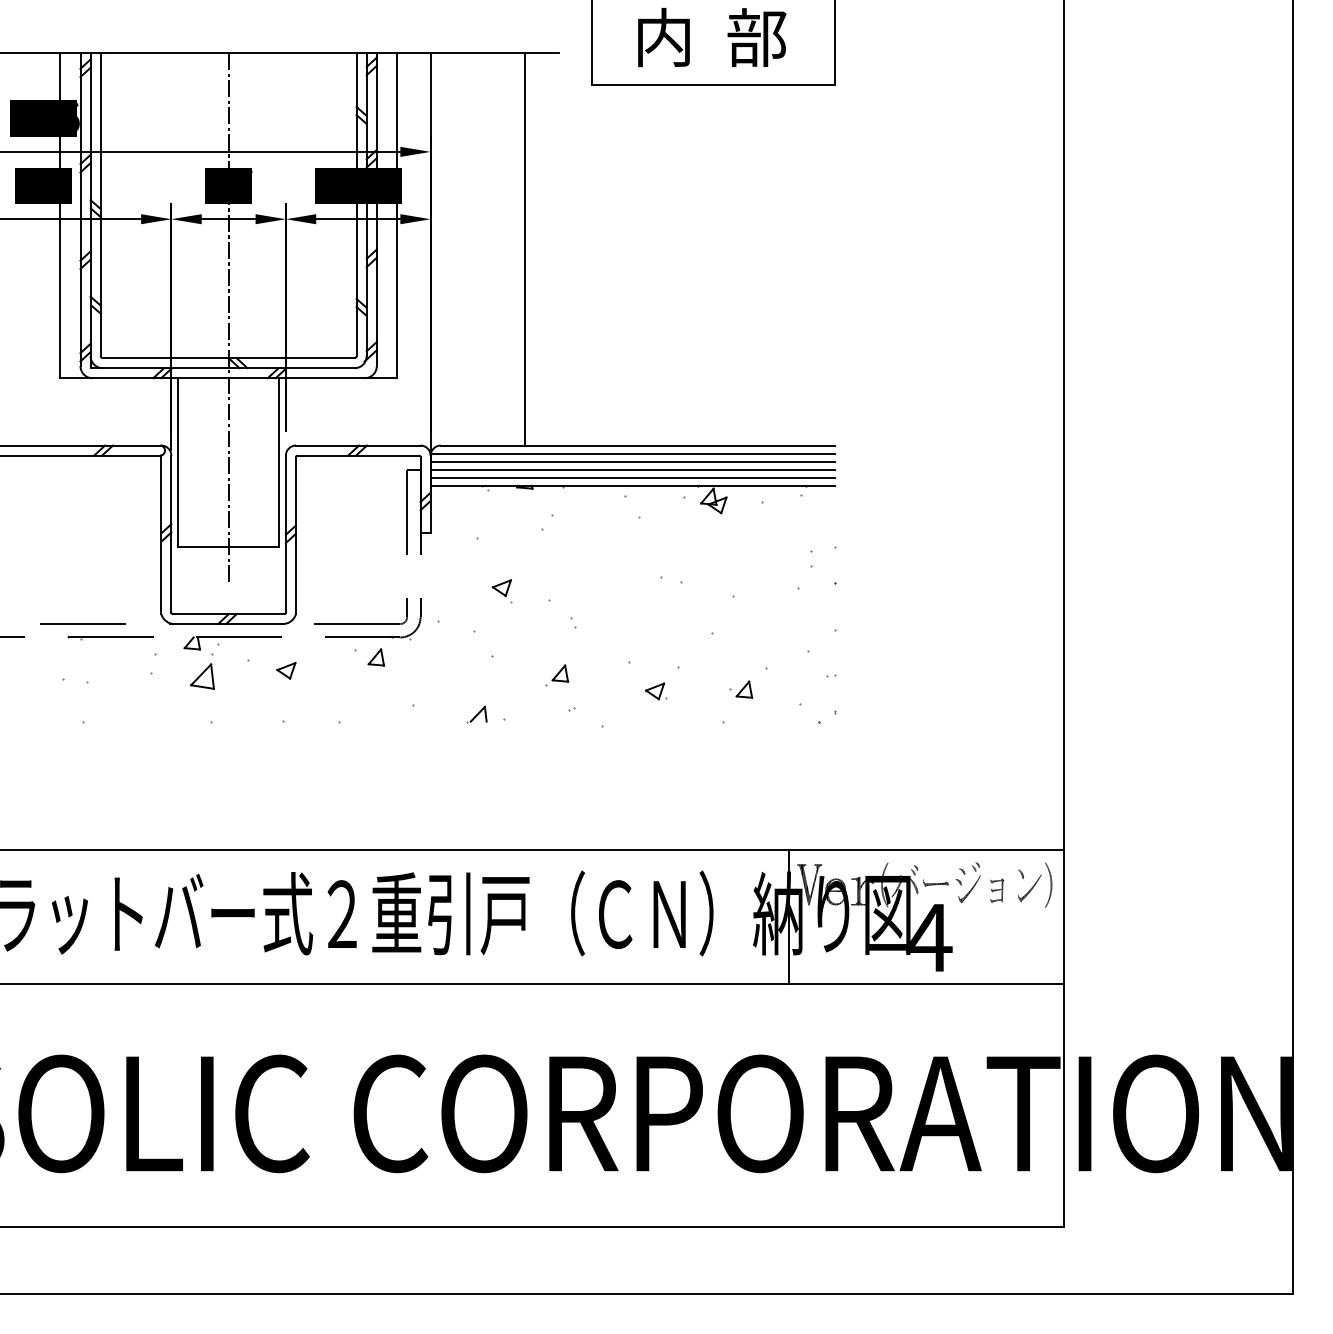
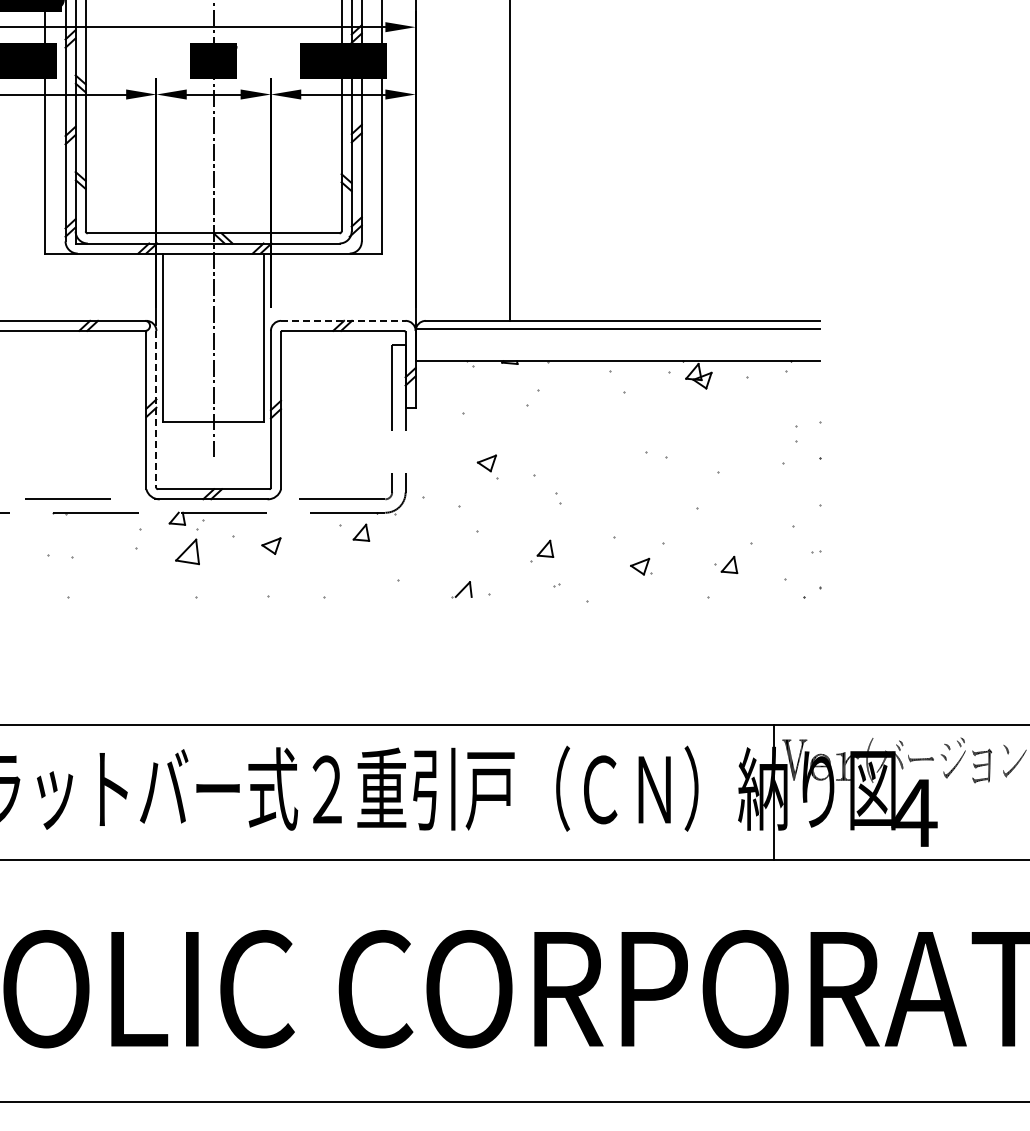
line: (358, 445) -> (343, 320), solid -> dashed
line: (632, 461) -> (617, 336), removed
line: (632, 469) -> (617, 344), removed
line: (632, 477) -> (617, 352), removed
line: (171, 534) -> (156, 409), solid -> dashed
part: (997, 890) -> (982, 765), size x1.4

